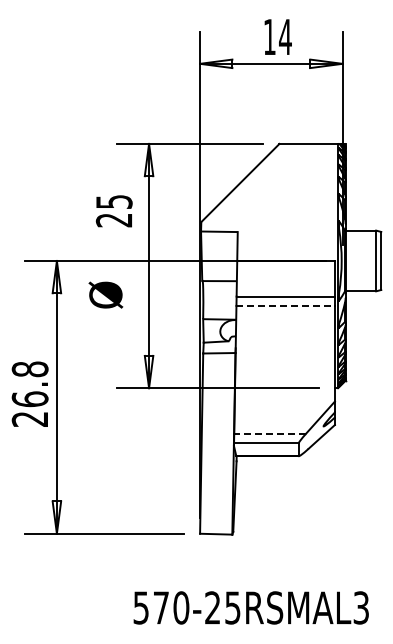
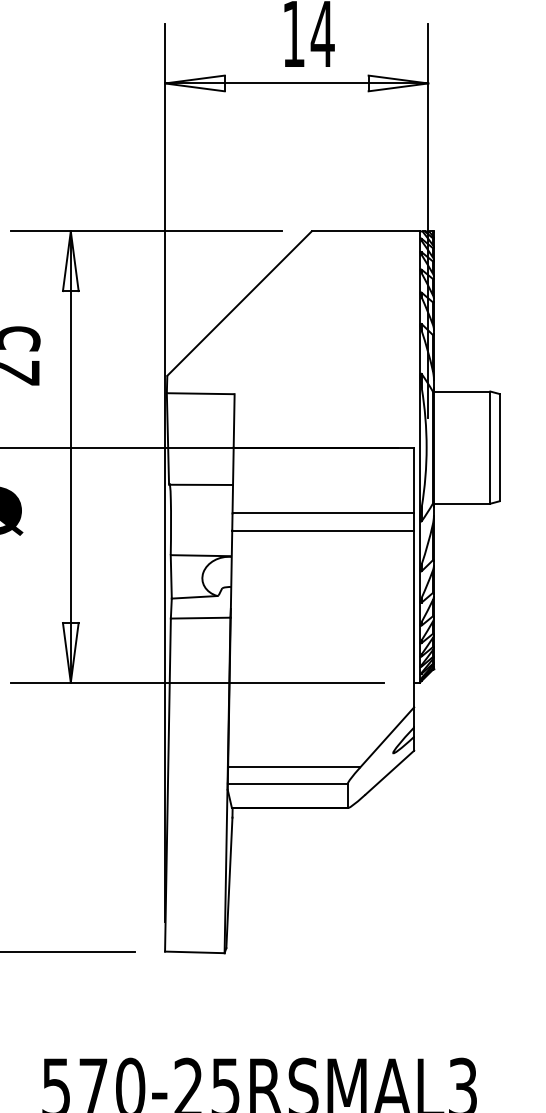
line: (286, 305) -> (324, 529), dashed -> solid
line: (270, 433) -> (295, 766), dashed -> solid

